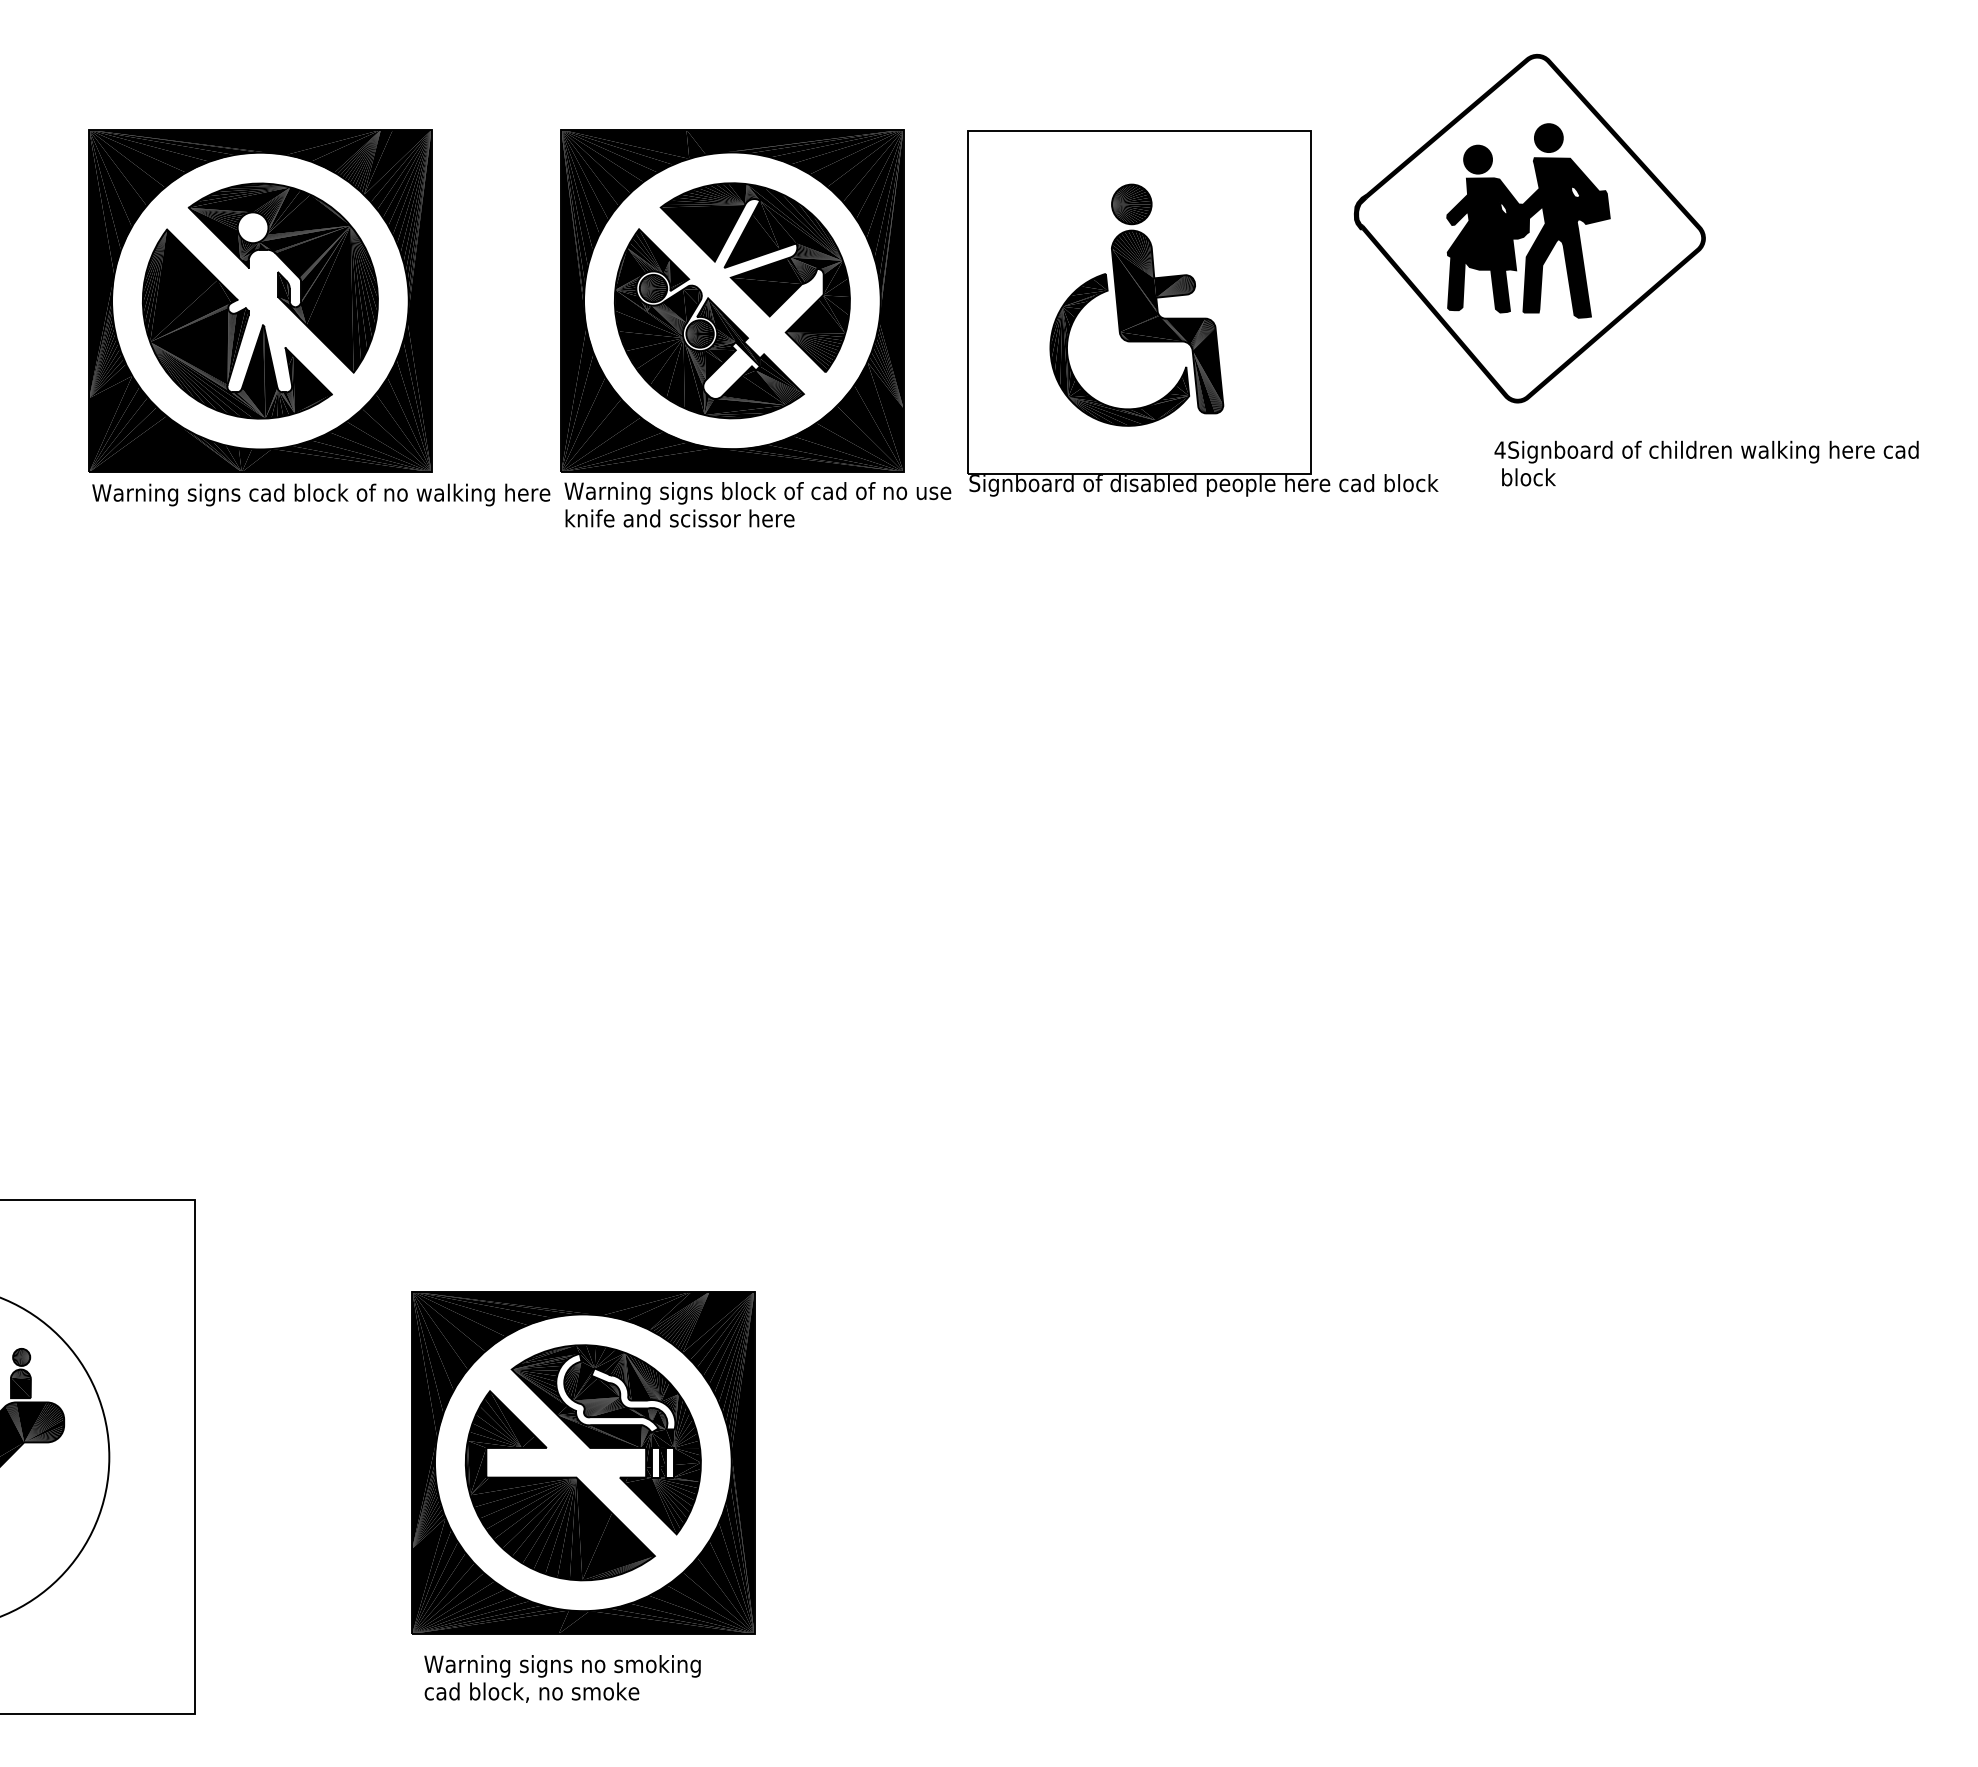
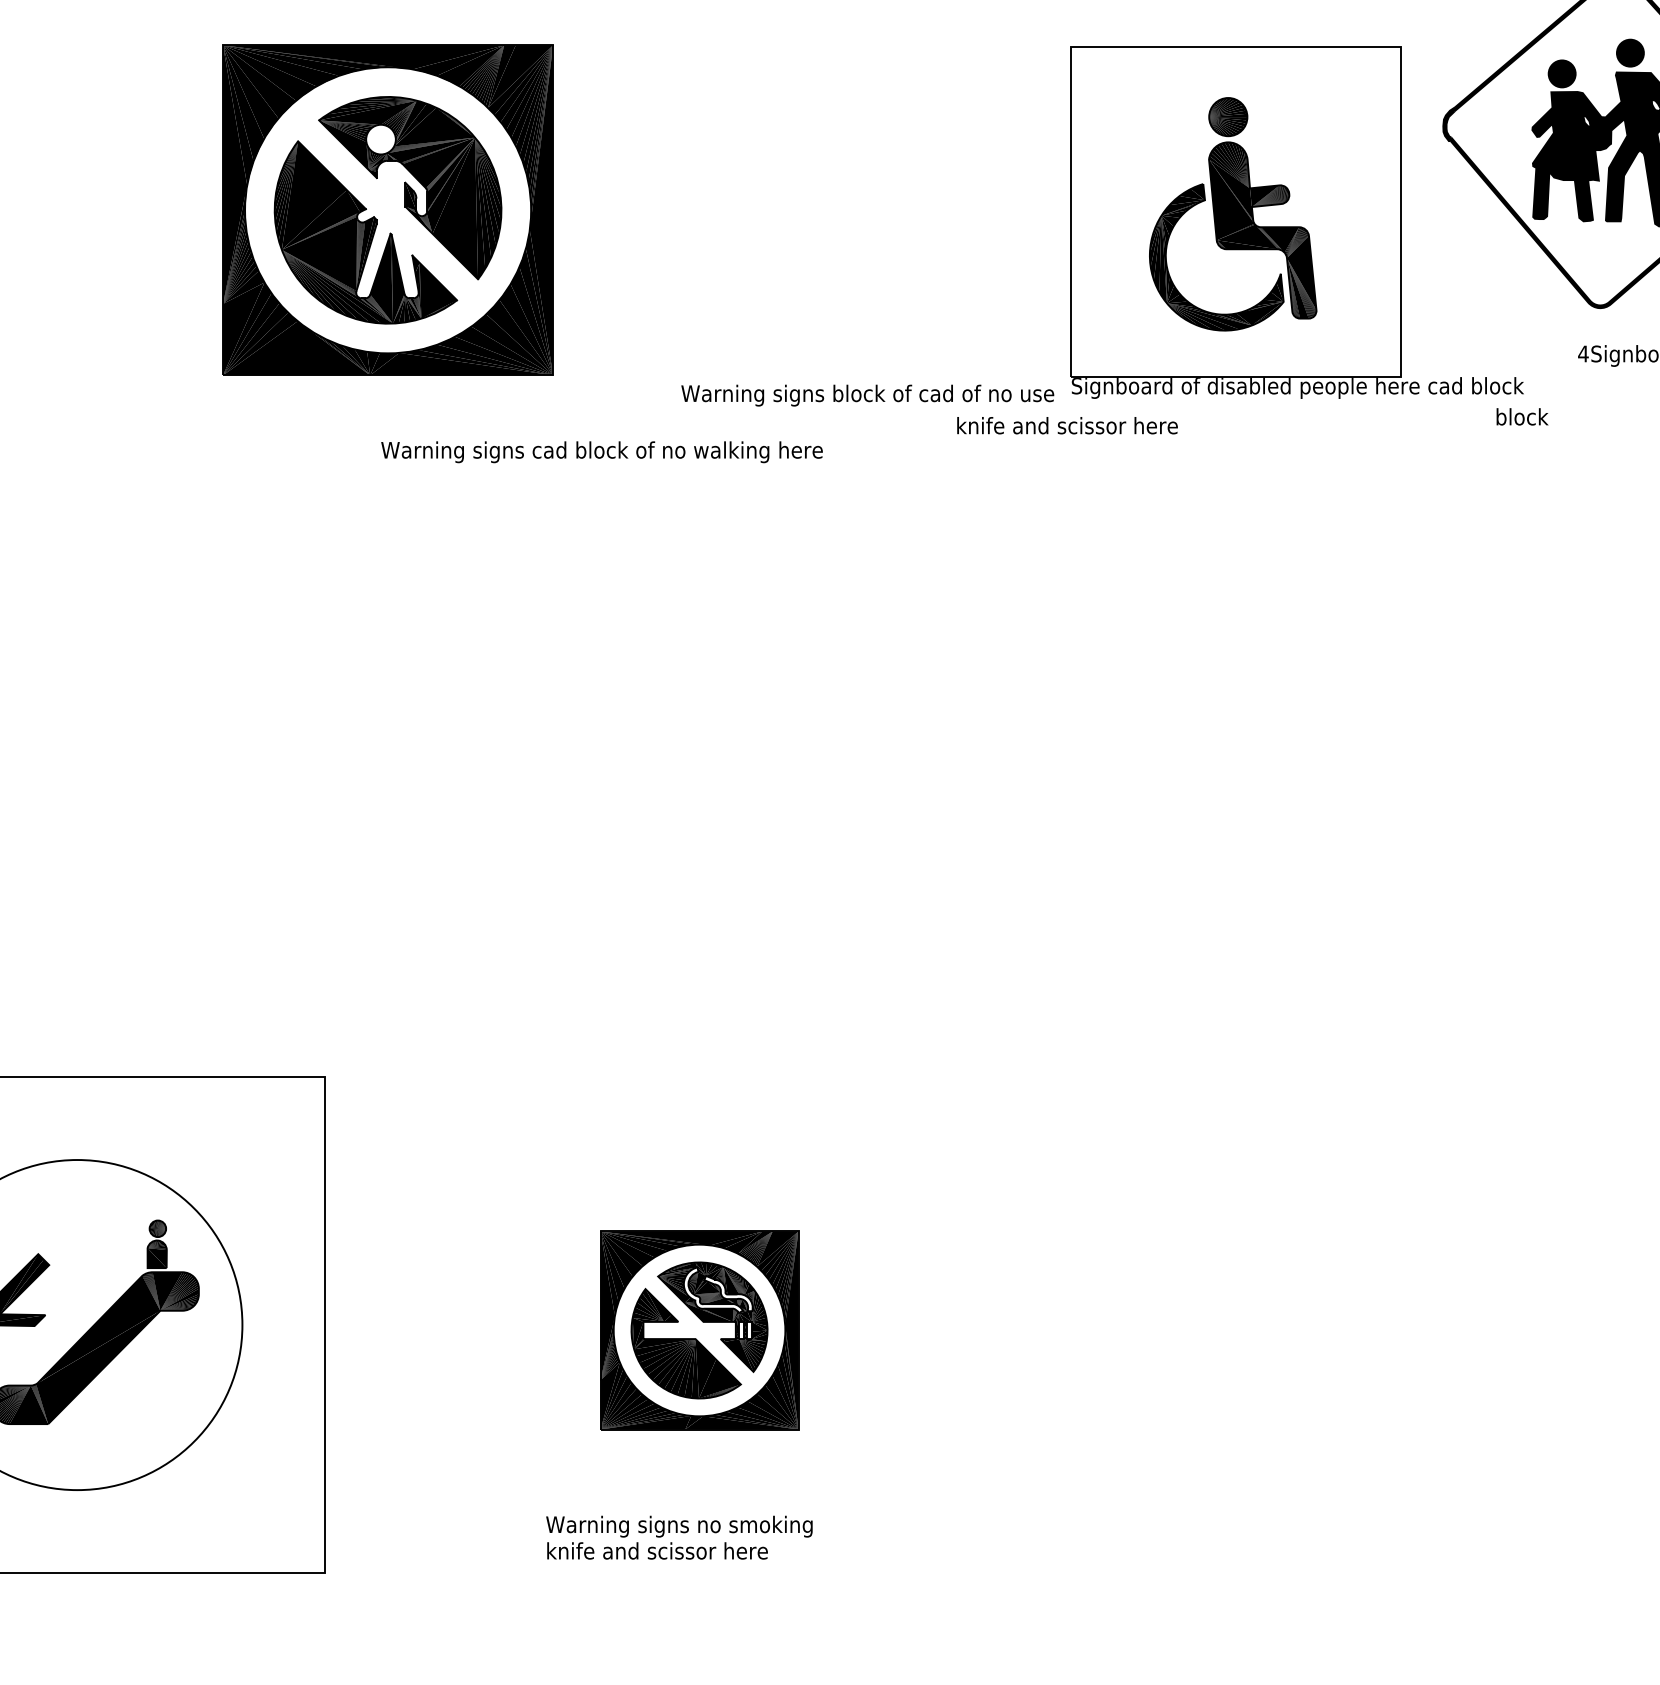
part: (732, 300) -> (843, 209), removed
text: (1528, 477) -> (1522, 417), moved
text: (321, 494) -> (602, 451), moved
text: (679, 518) -> (1066, 425), moved
part: (583, 1462) -> (699, 1330), size x0.6
text: (539, 1692) -> (657, 1551), cad block, no smoke -> knife and scissor here

